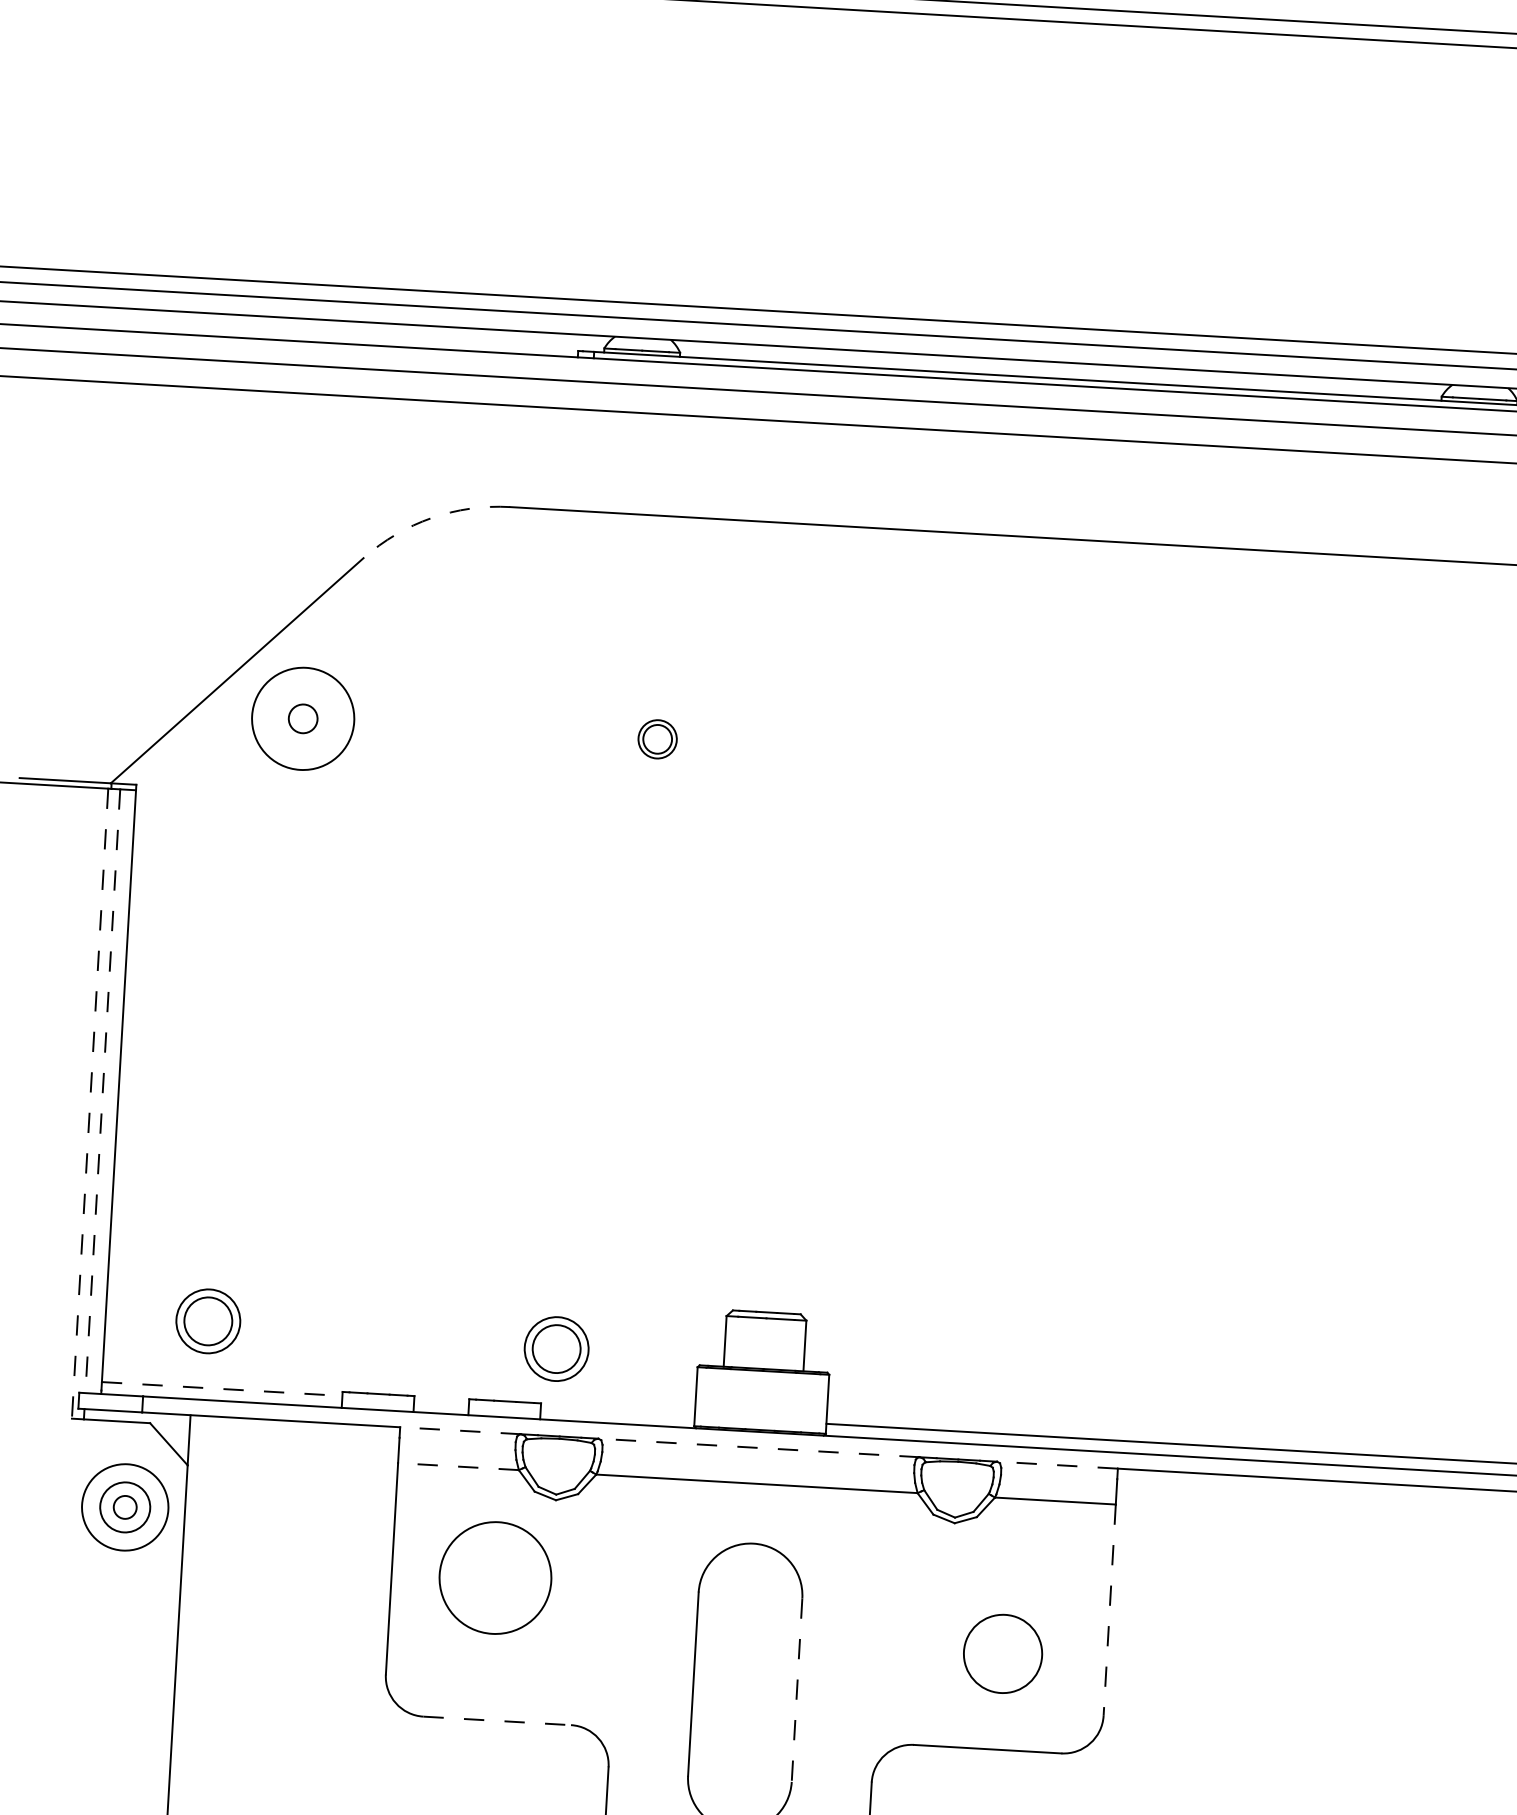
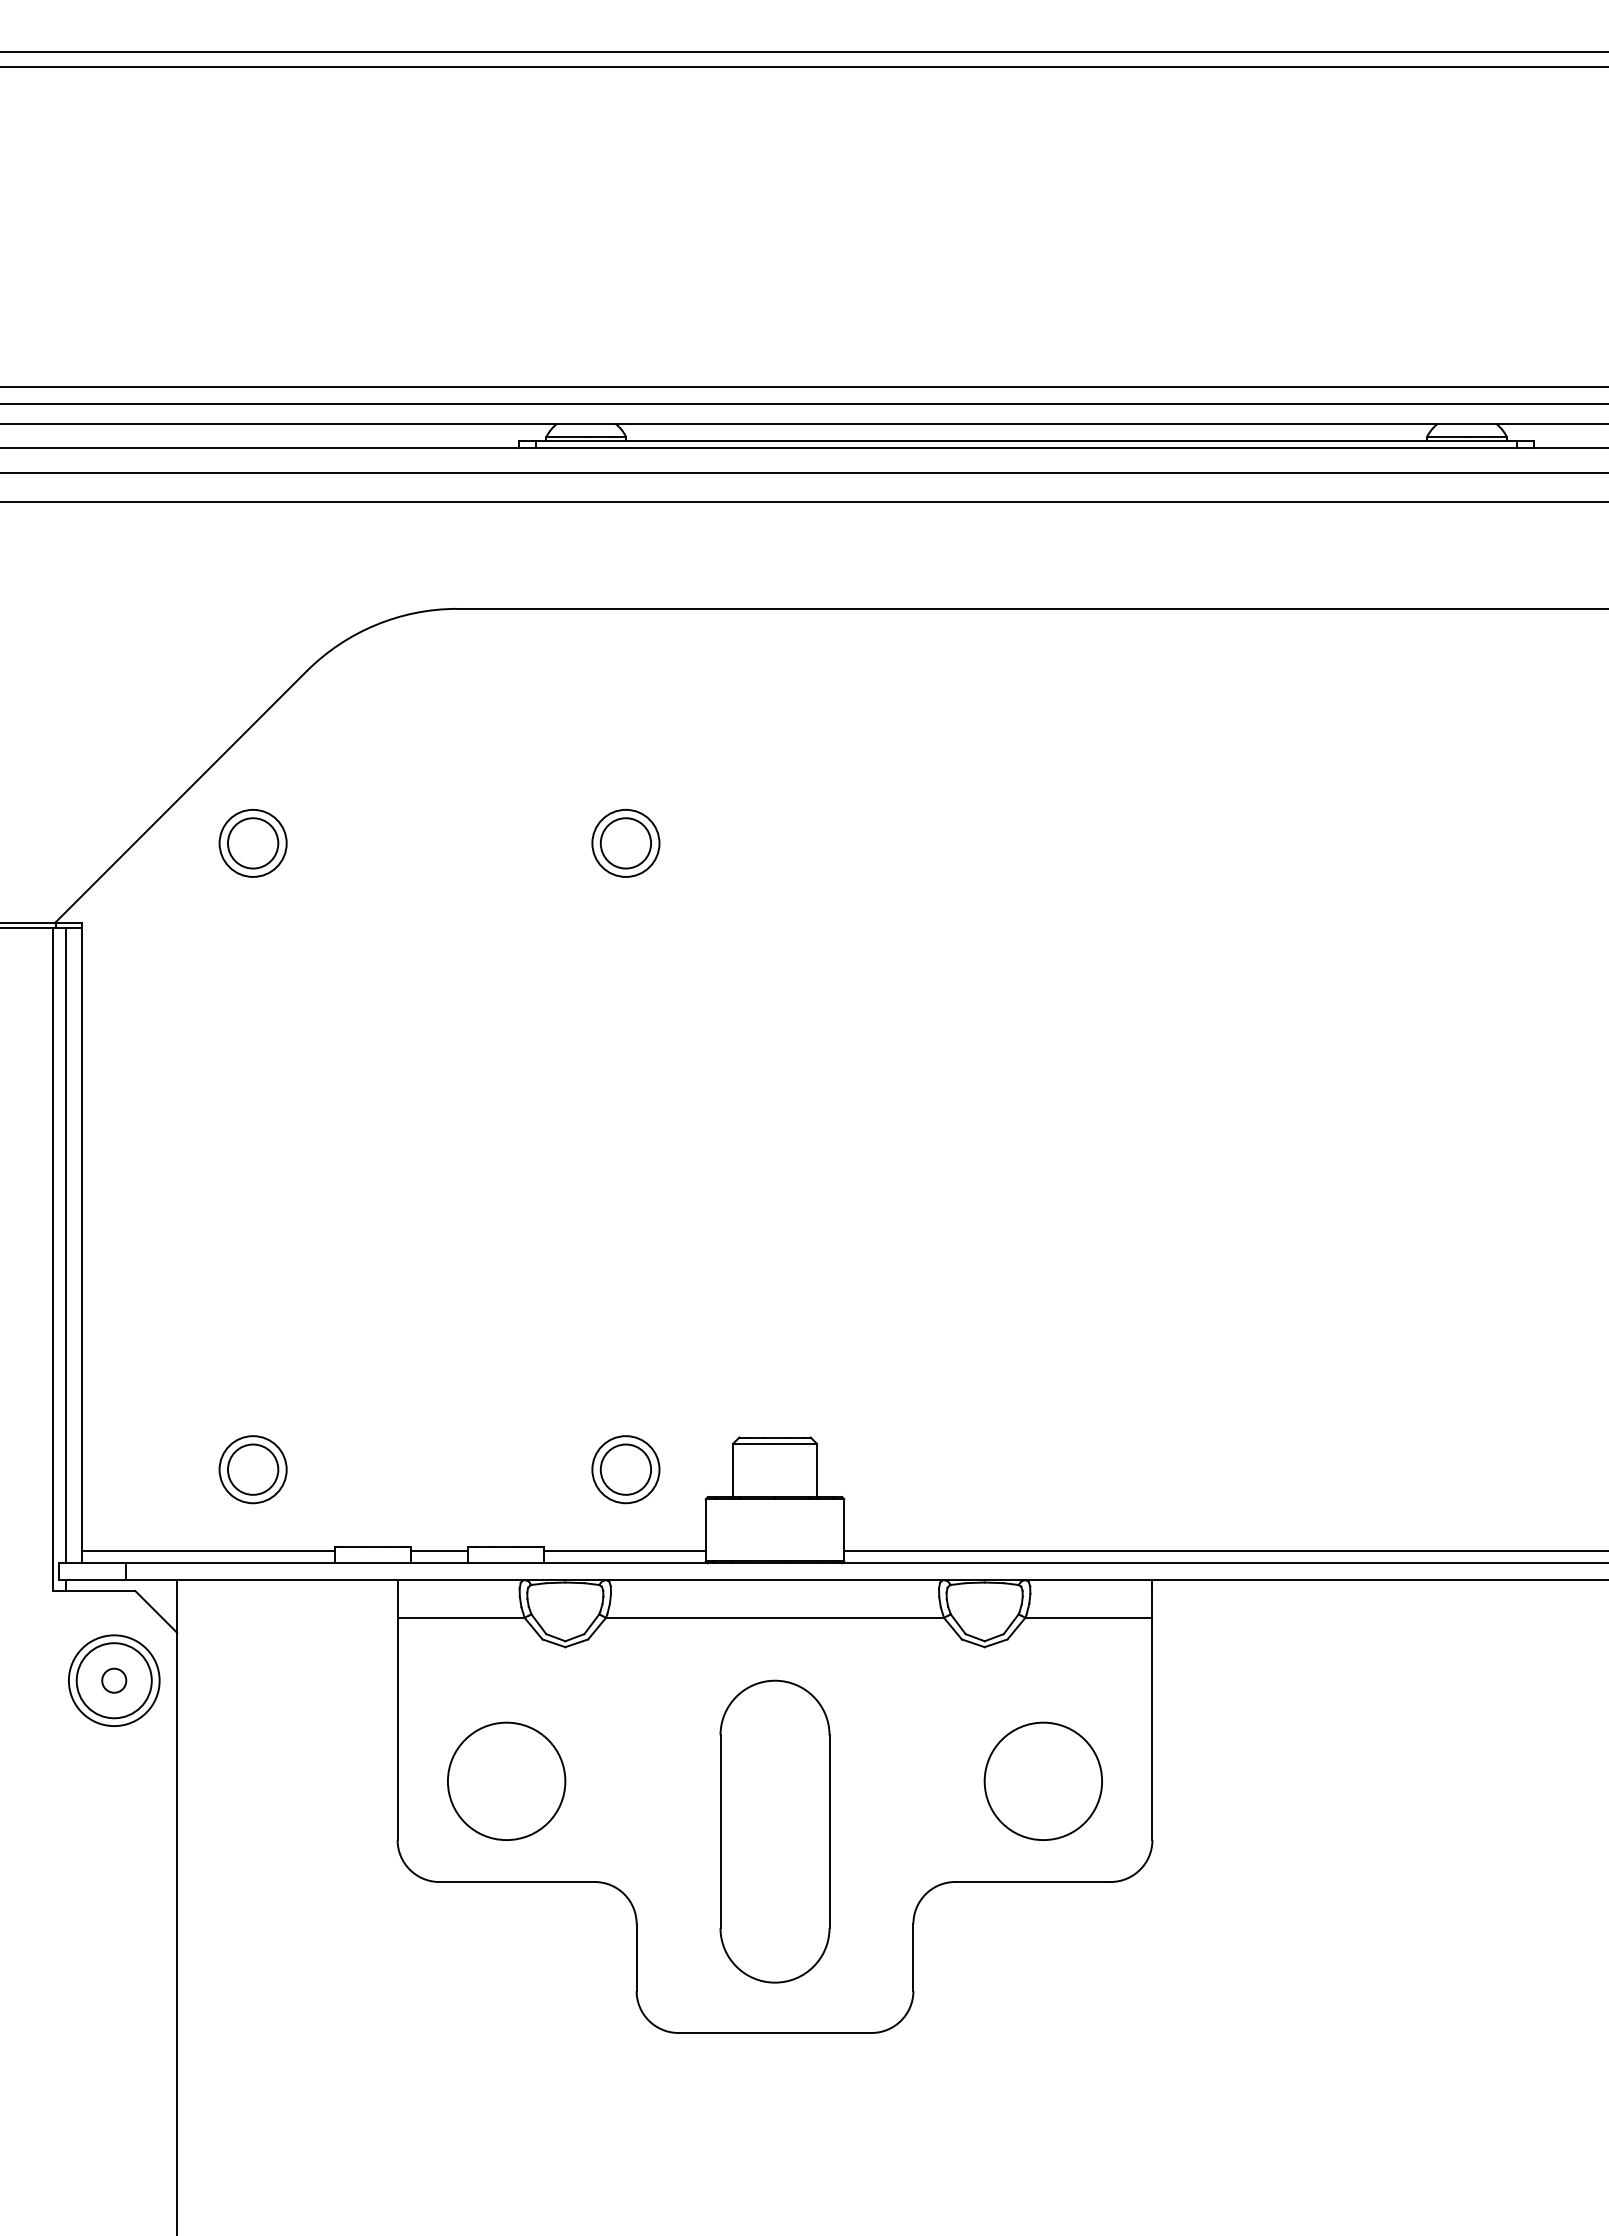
arc: (431, 518) -> (375, 625), dashed -> solid
circle: (302, 717) -> (252, 842), size x0.62
circle: (302, 718) -> (252, 843), size x1.67
part: (657, 739) -> (625, 843), size x1.67
line: (102, 1090) -> (65, 1245), dashed -> solid
line: (90, 1104) -> (53, 1260), dashed -> solid
part: (207, 1321) -> (252, 1469), moved
part: (556, 1348) -> (625, 1469), moved
line: (222, 1388) -> (209, 1550), dashed -> solid
line: (441, 1401) -> (439, 1550), added
line: (617, 1411) -> (624, 1550), added
line: (460, 1431) -> (461, 1580), dashed -> solid
line: (759, 1448) -> (775, 1580), dashed -> solid
line: (1057, 1465) -> (1088, 1580), dashed -> solid
line: (458, 1466) -> (461, 1617), dashed -> solid
circle: (124, 1507) -> (113, 1680), size x1.43
circle: (495, 1577) -> (506, 1780), moved
line: (1109, 1610) -> (1152, 1729), dashed -> solid
circle: (1002, 1653) -> (1042, 1780), size x1.43
line: (796, 1690) -> (829, 1832), dashed -> solid
line: (497, 1721) -> (517, 1882), dashed -> solid

